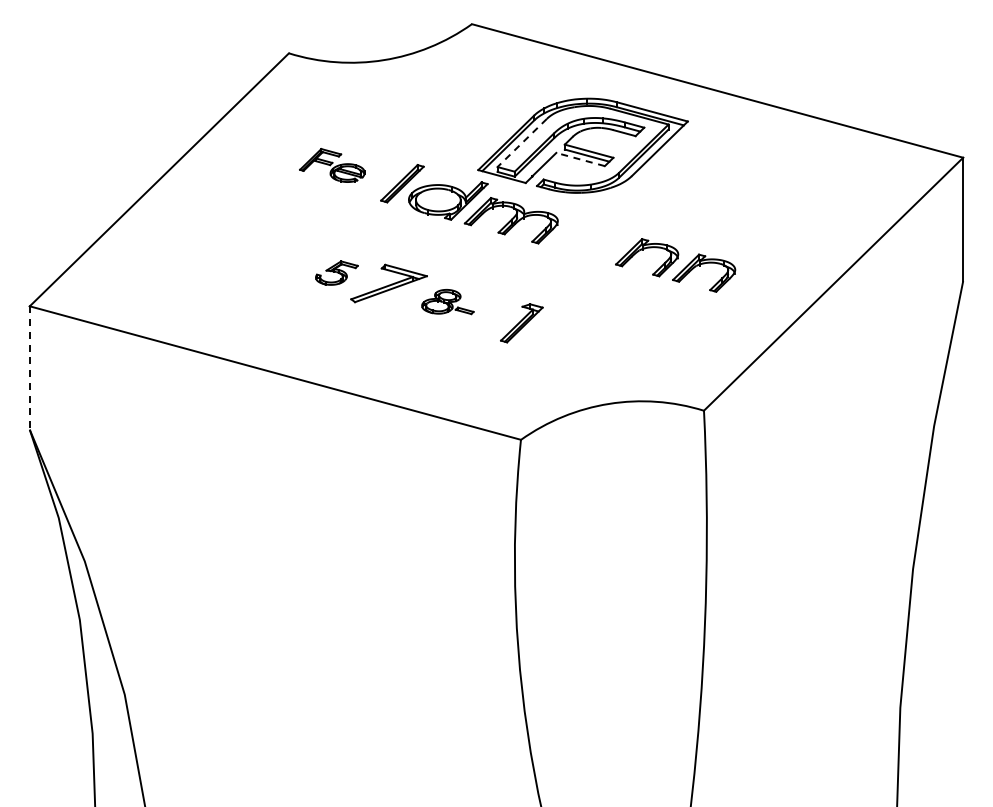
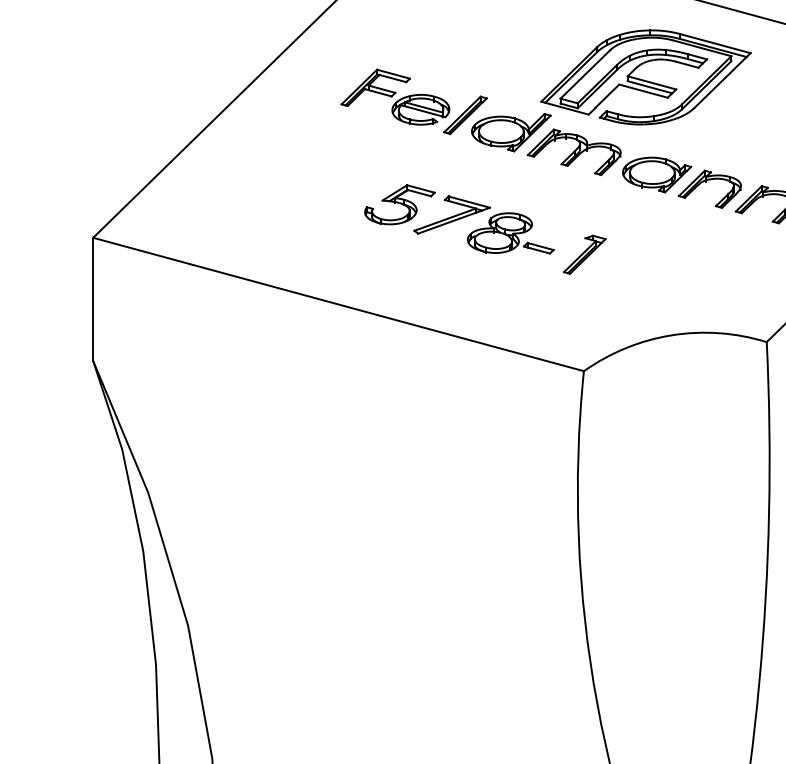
line: (521, 143) -> (584, 75), dashed -> solid
line: (580, 159) -> (643, 91), dashed -> solid
part: (332, 165) -> (395, 97), size x1.67
part: (594, 243) -> (657, 175), added
part: (336, 272) -> (399, 204), size x1.67
part: (447, 301) -> (510, 232), size x1.67
line: (29, 368) -> (92, 299), dashed -> solid

